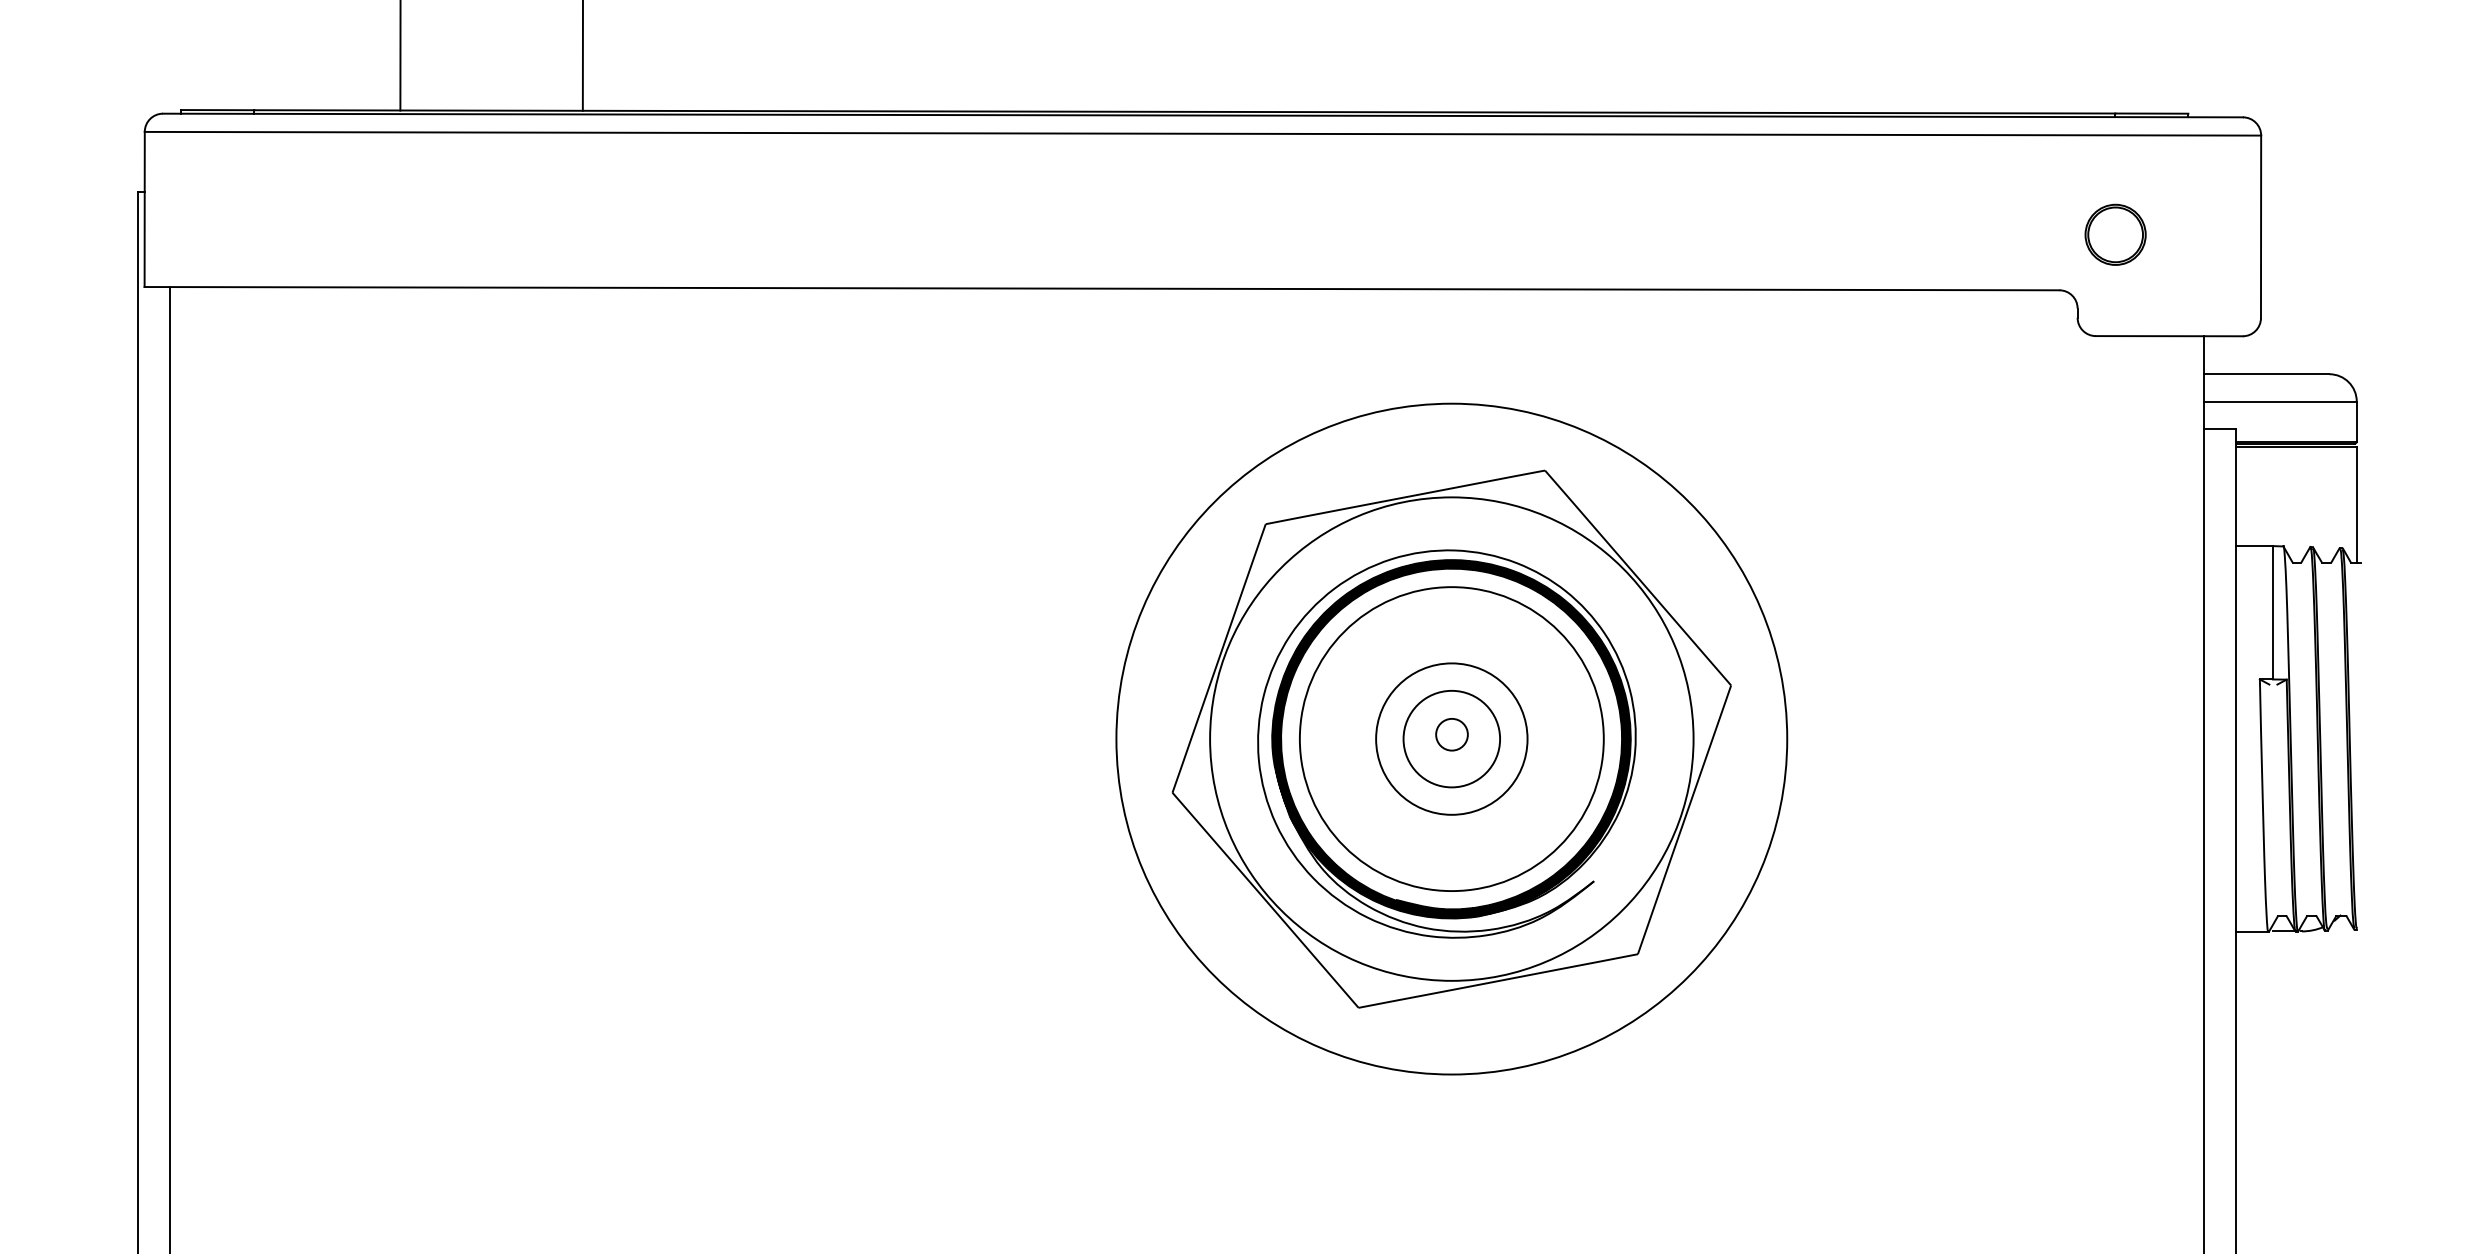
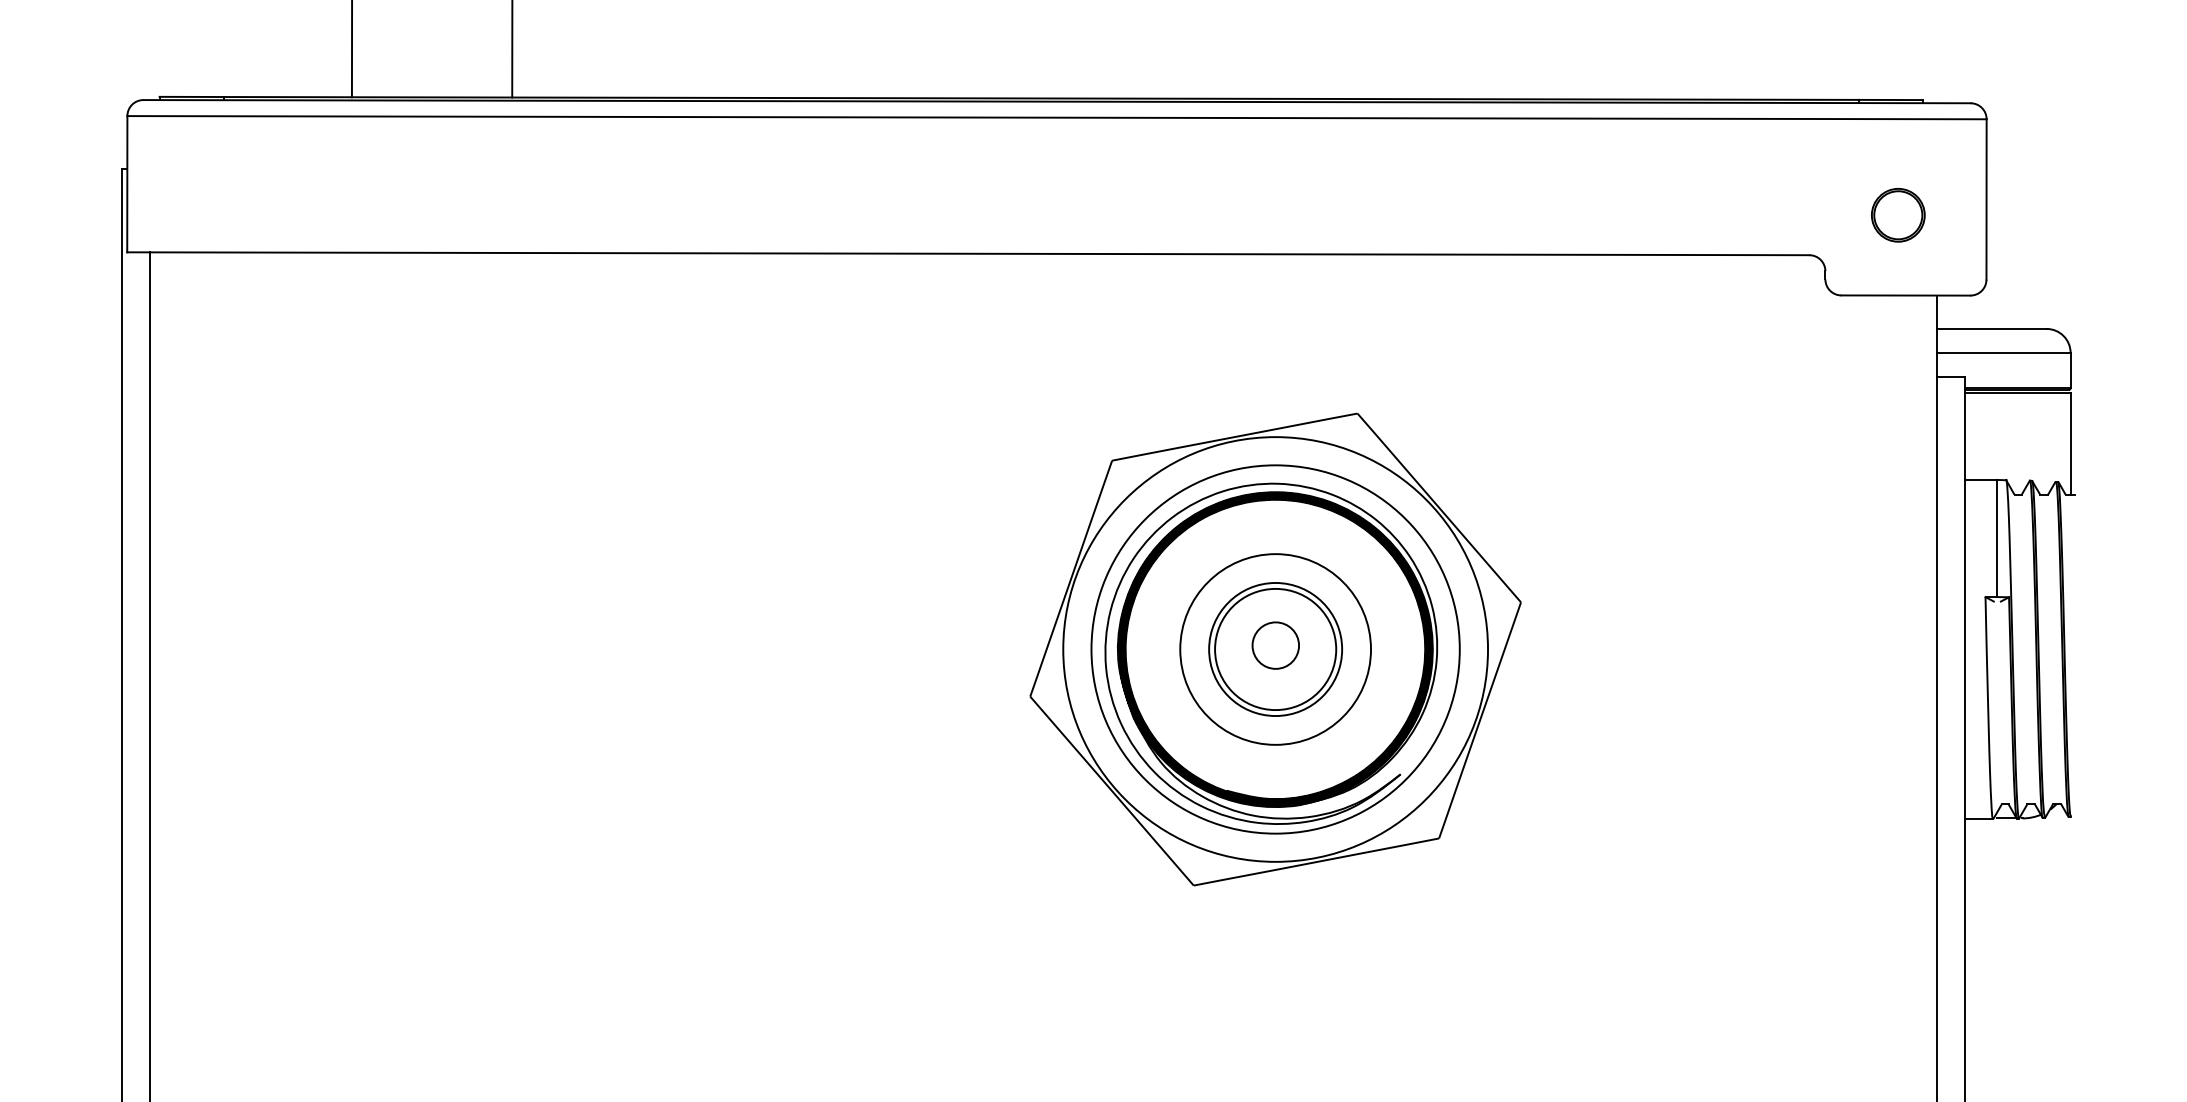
part: (2115, 234) -> (1898, 214), moved
circle: (1451, 734) -> (1275, 645), size x1.67
circle: (1451, 738) -> (1275, 648), size x0.62
circle: (1451, 738) -> (1275, 648), size x0.71
circle: (1451, 739) -> (1275, 649), size x1.43

